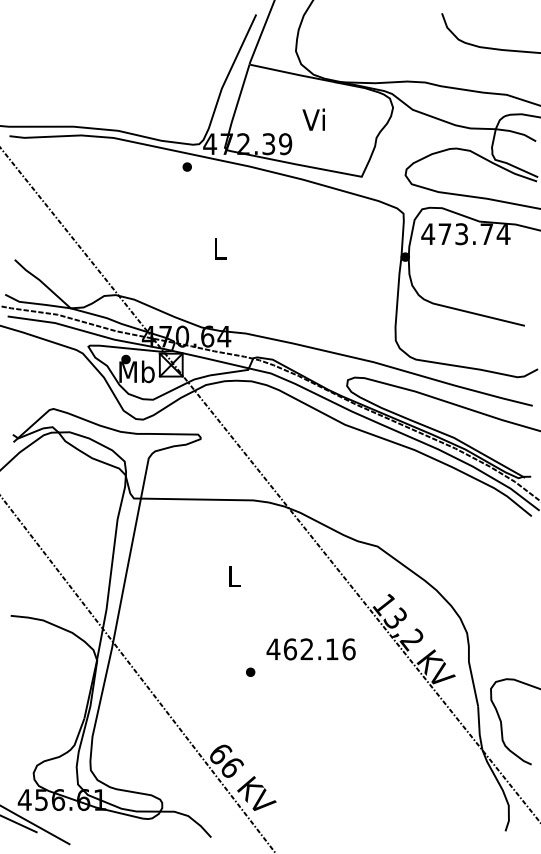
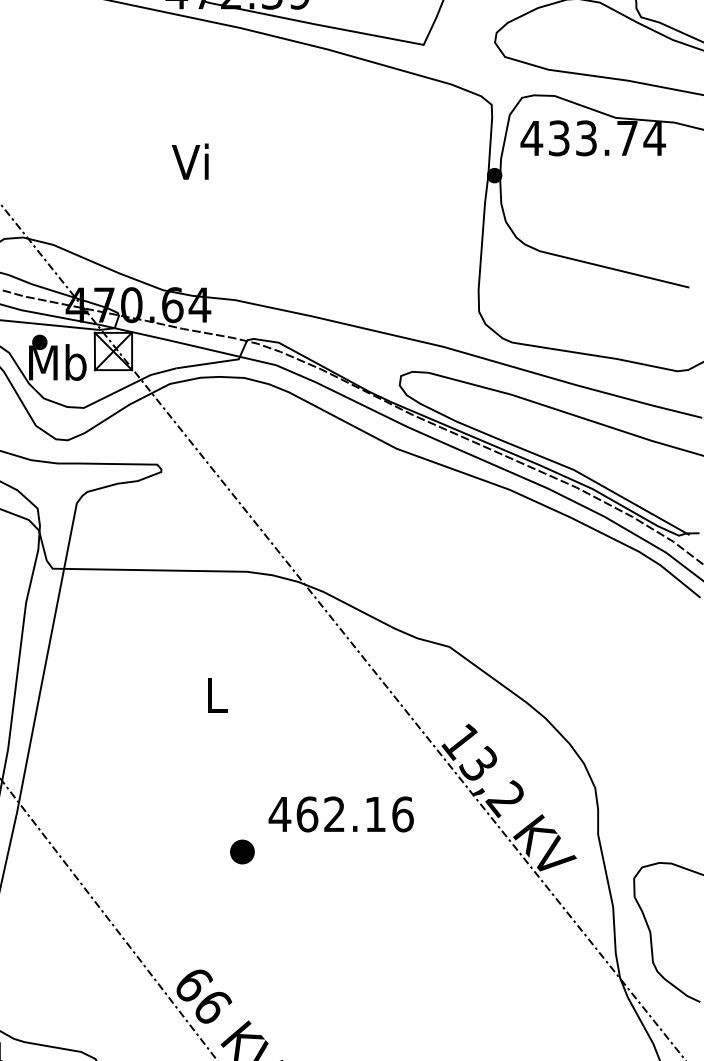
part: (186, 166) -> (138, 28), removed
text: (444, 234) -> (558, 138), 473.74 -> 433.74
text: (218, 248) -> (190, 161), L -> Vi
part: (250, 671) -> (242, 850), size x1.6

